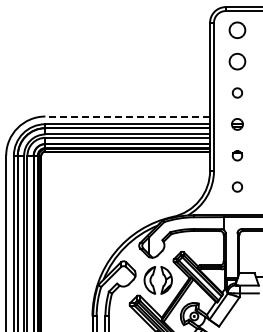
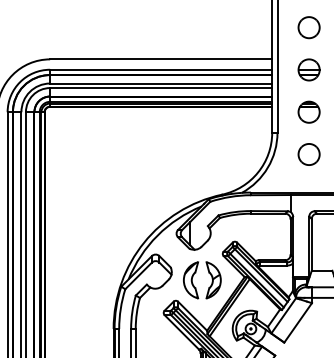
part: (237, 92) -> (309, 26), size x1.67
line: (127, 116) -> (160, 59), dashed -> solid
part: (237, 124) -> (309, 70), size x1.43
part: (237, 155) -> (309, 111), size x1.67
part: (237, 186) -> (309, 153), size x1.67

